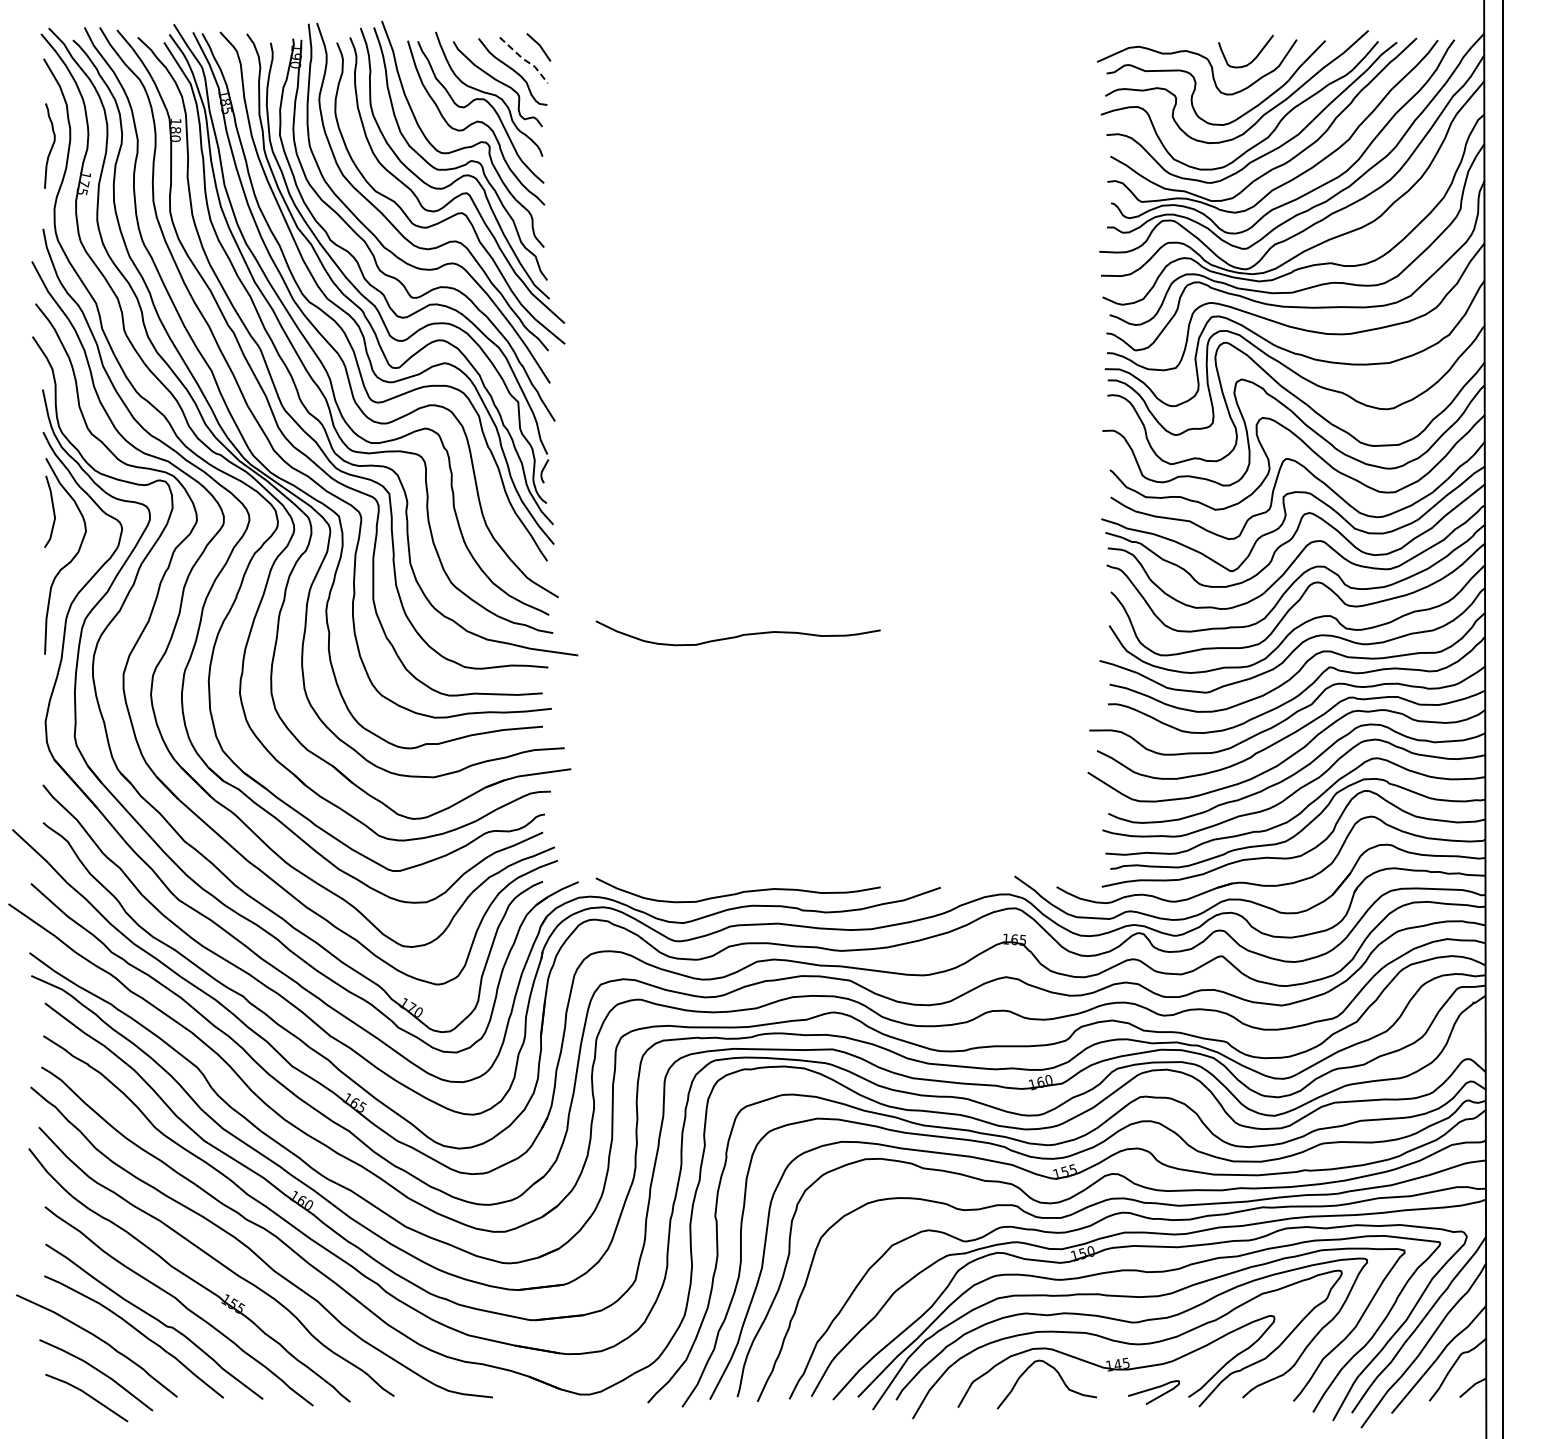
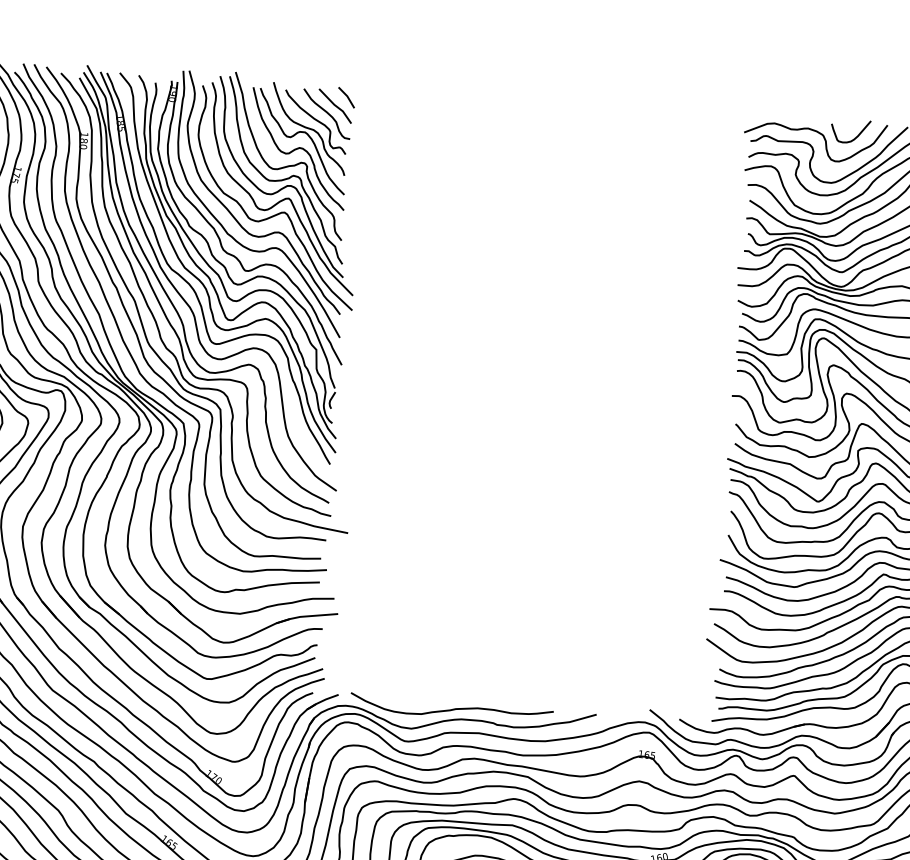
line: (524, 59) -> (335, 105), dashed -> solid
curve: (737, 635) -> (462, 525), removed

